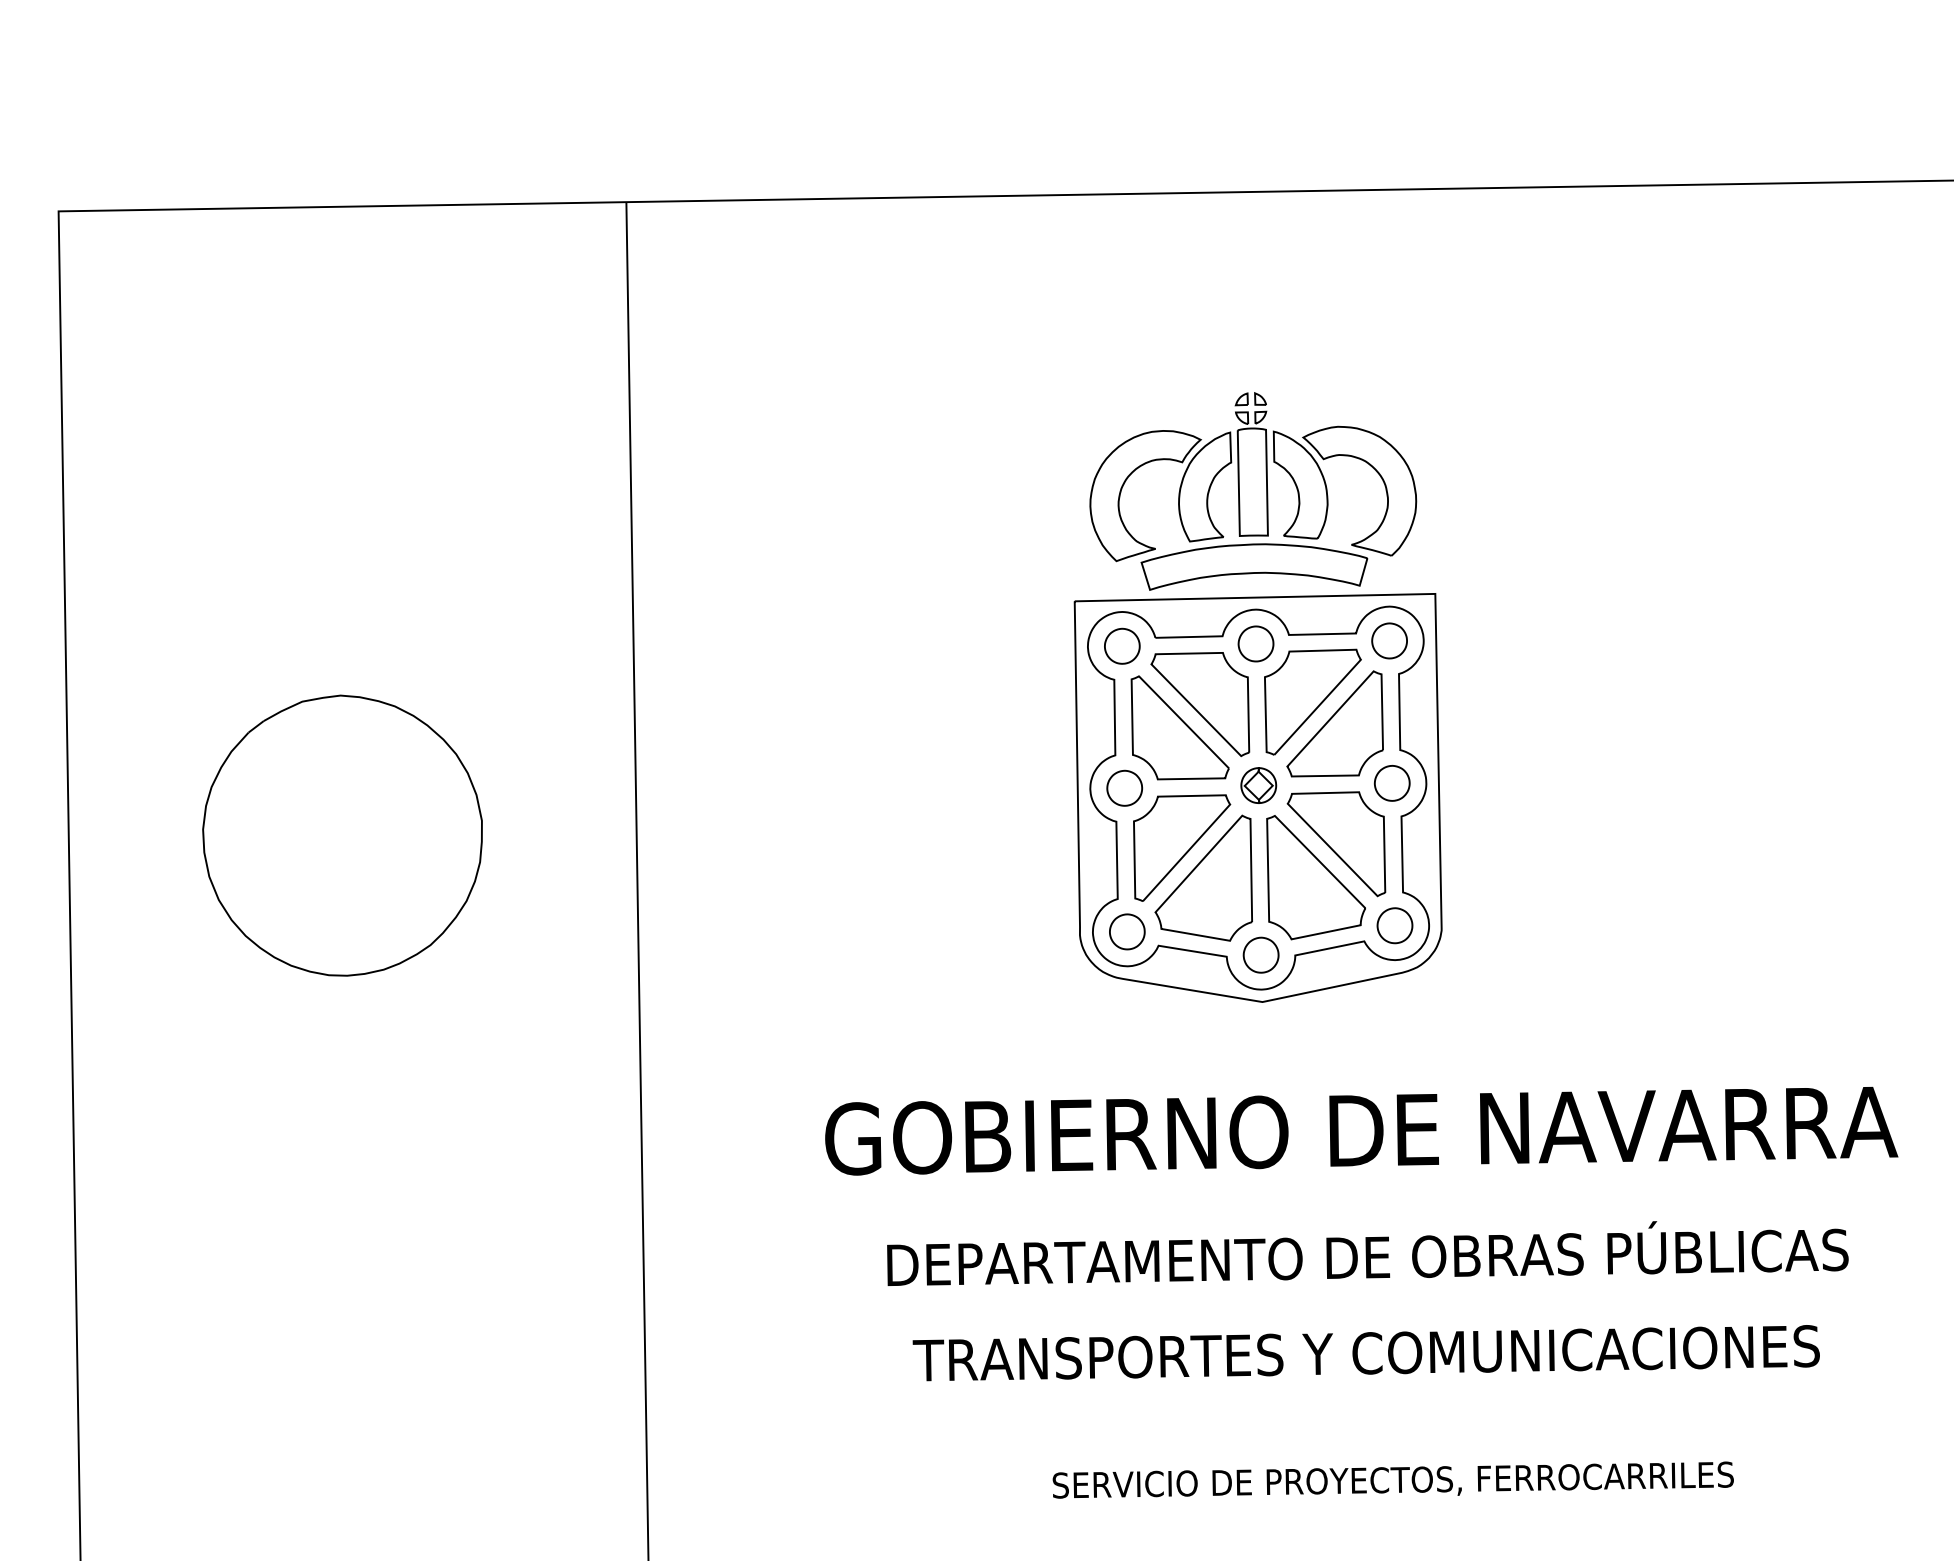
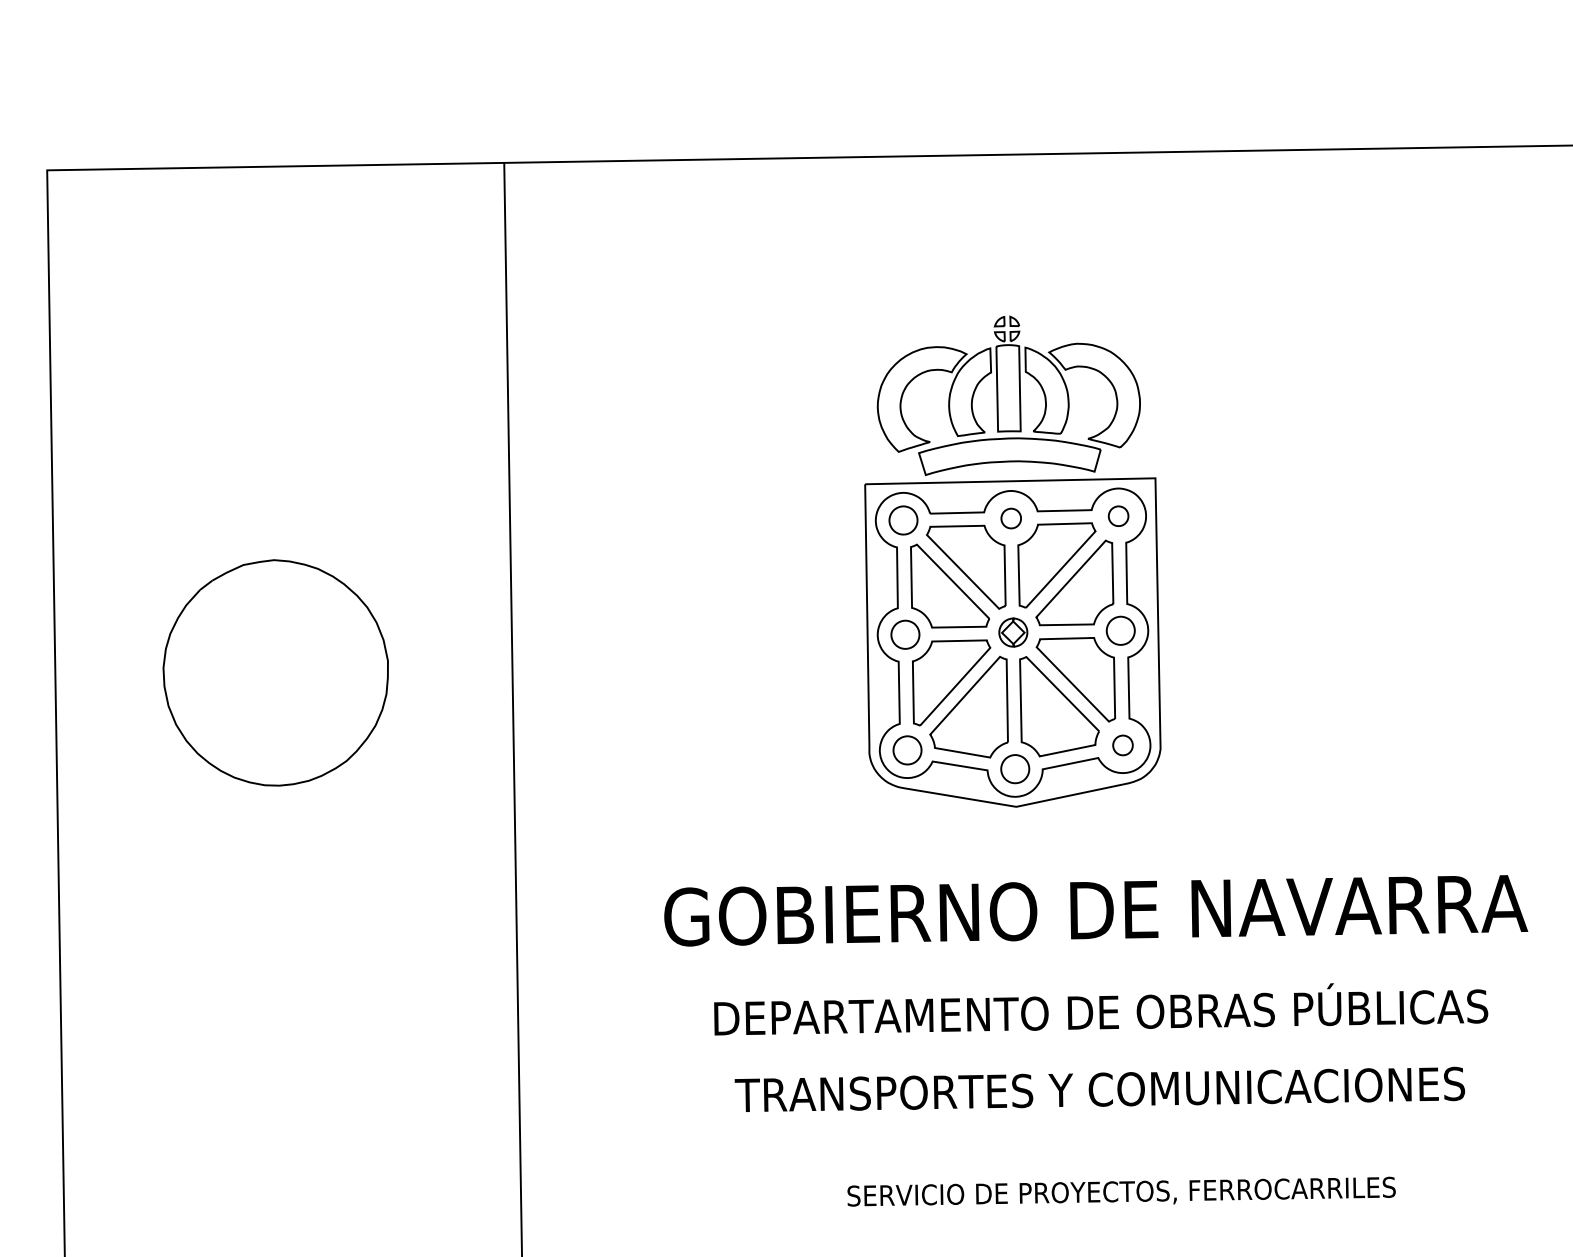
part: (1389, 641) -> (1118, 516), size x0.7
part: (1256, 643) -> (1011, 518), size x0.7
part: (1394, 925) -> (1122, 745), size x0.7

